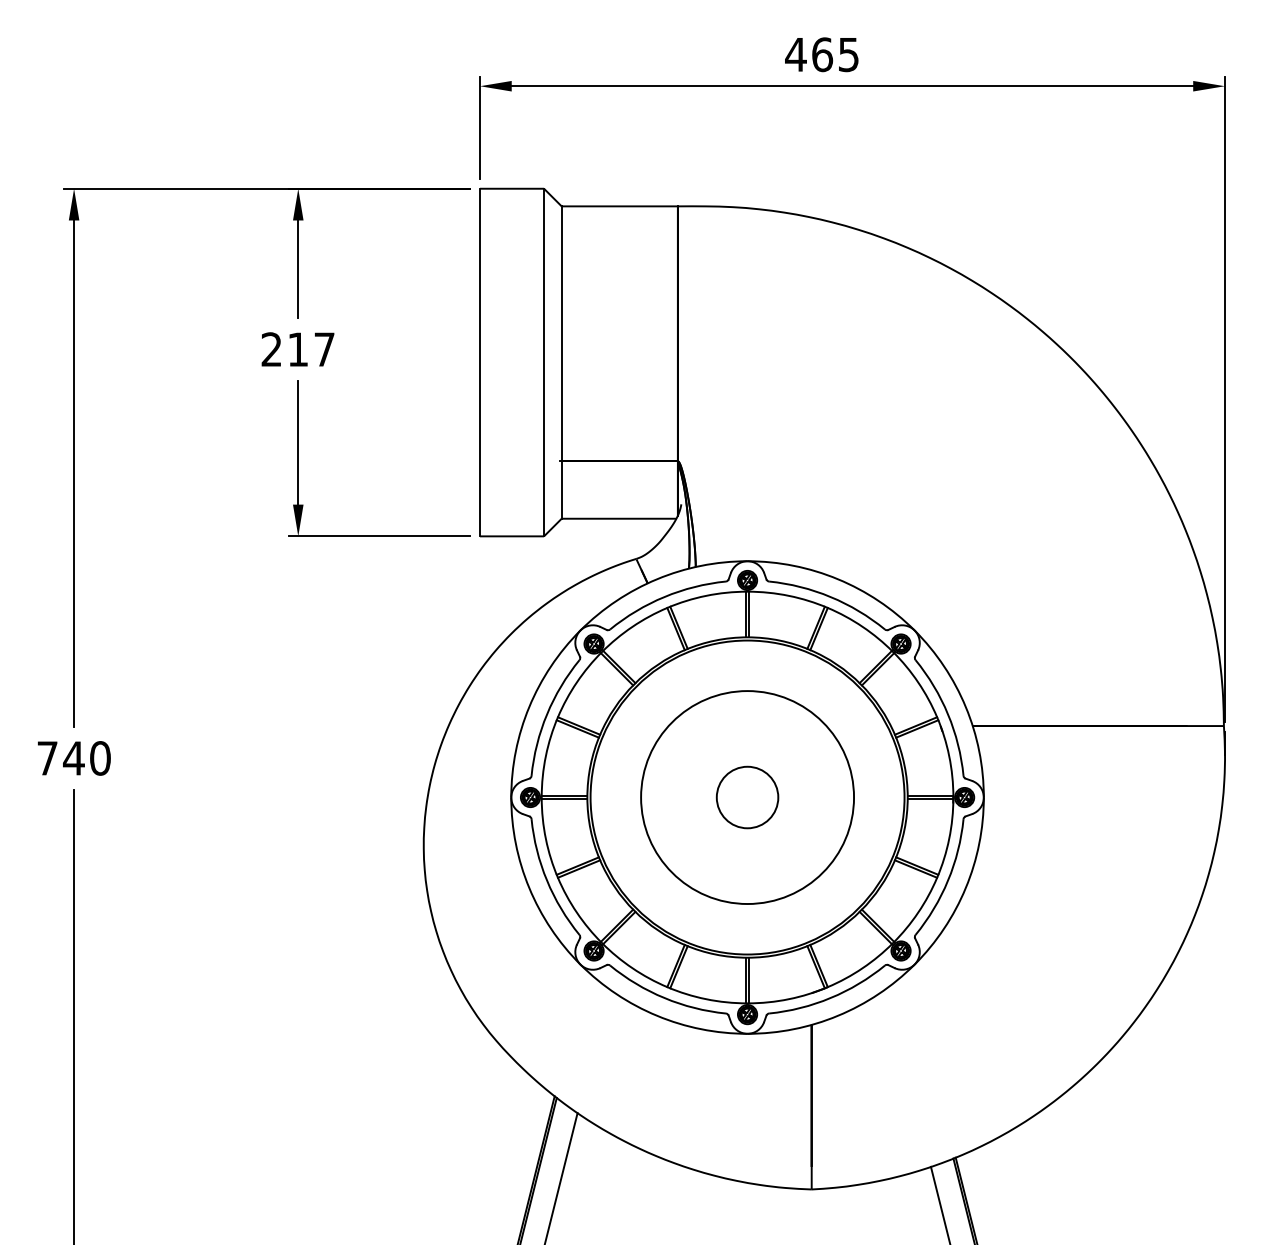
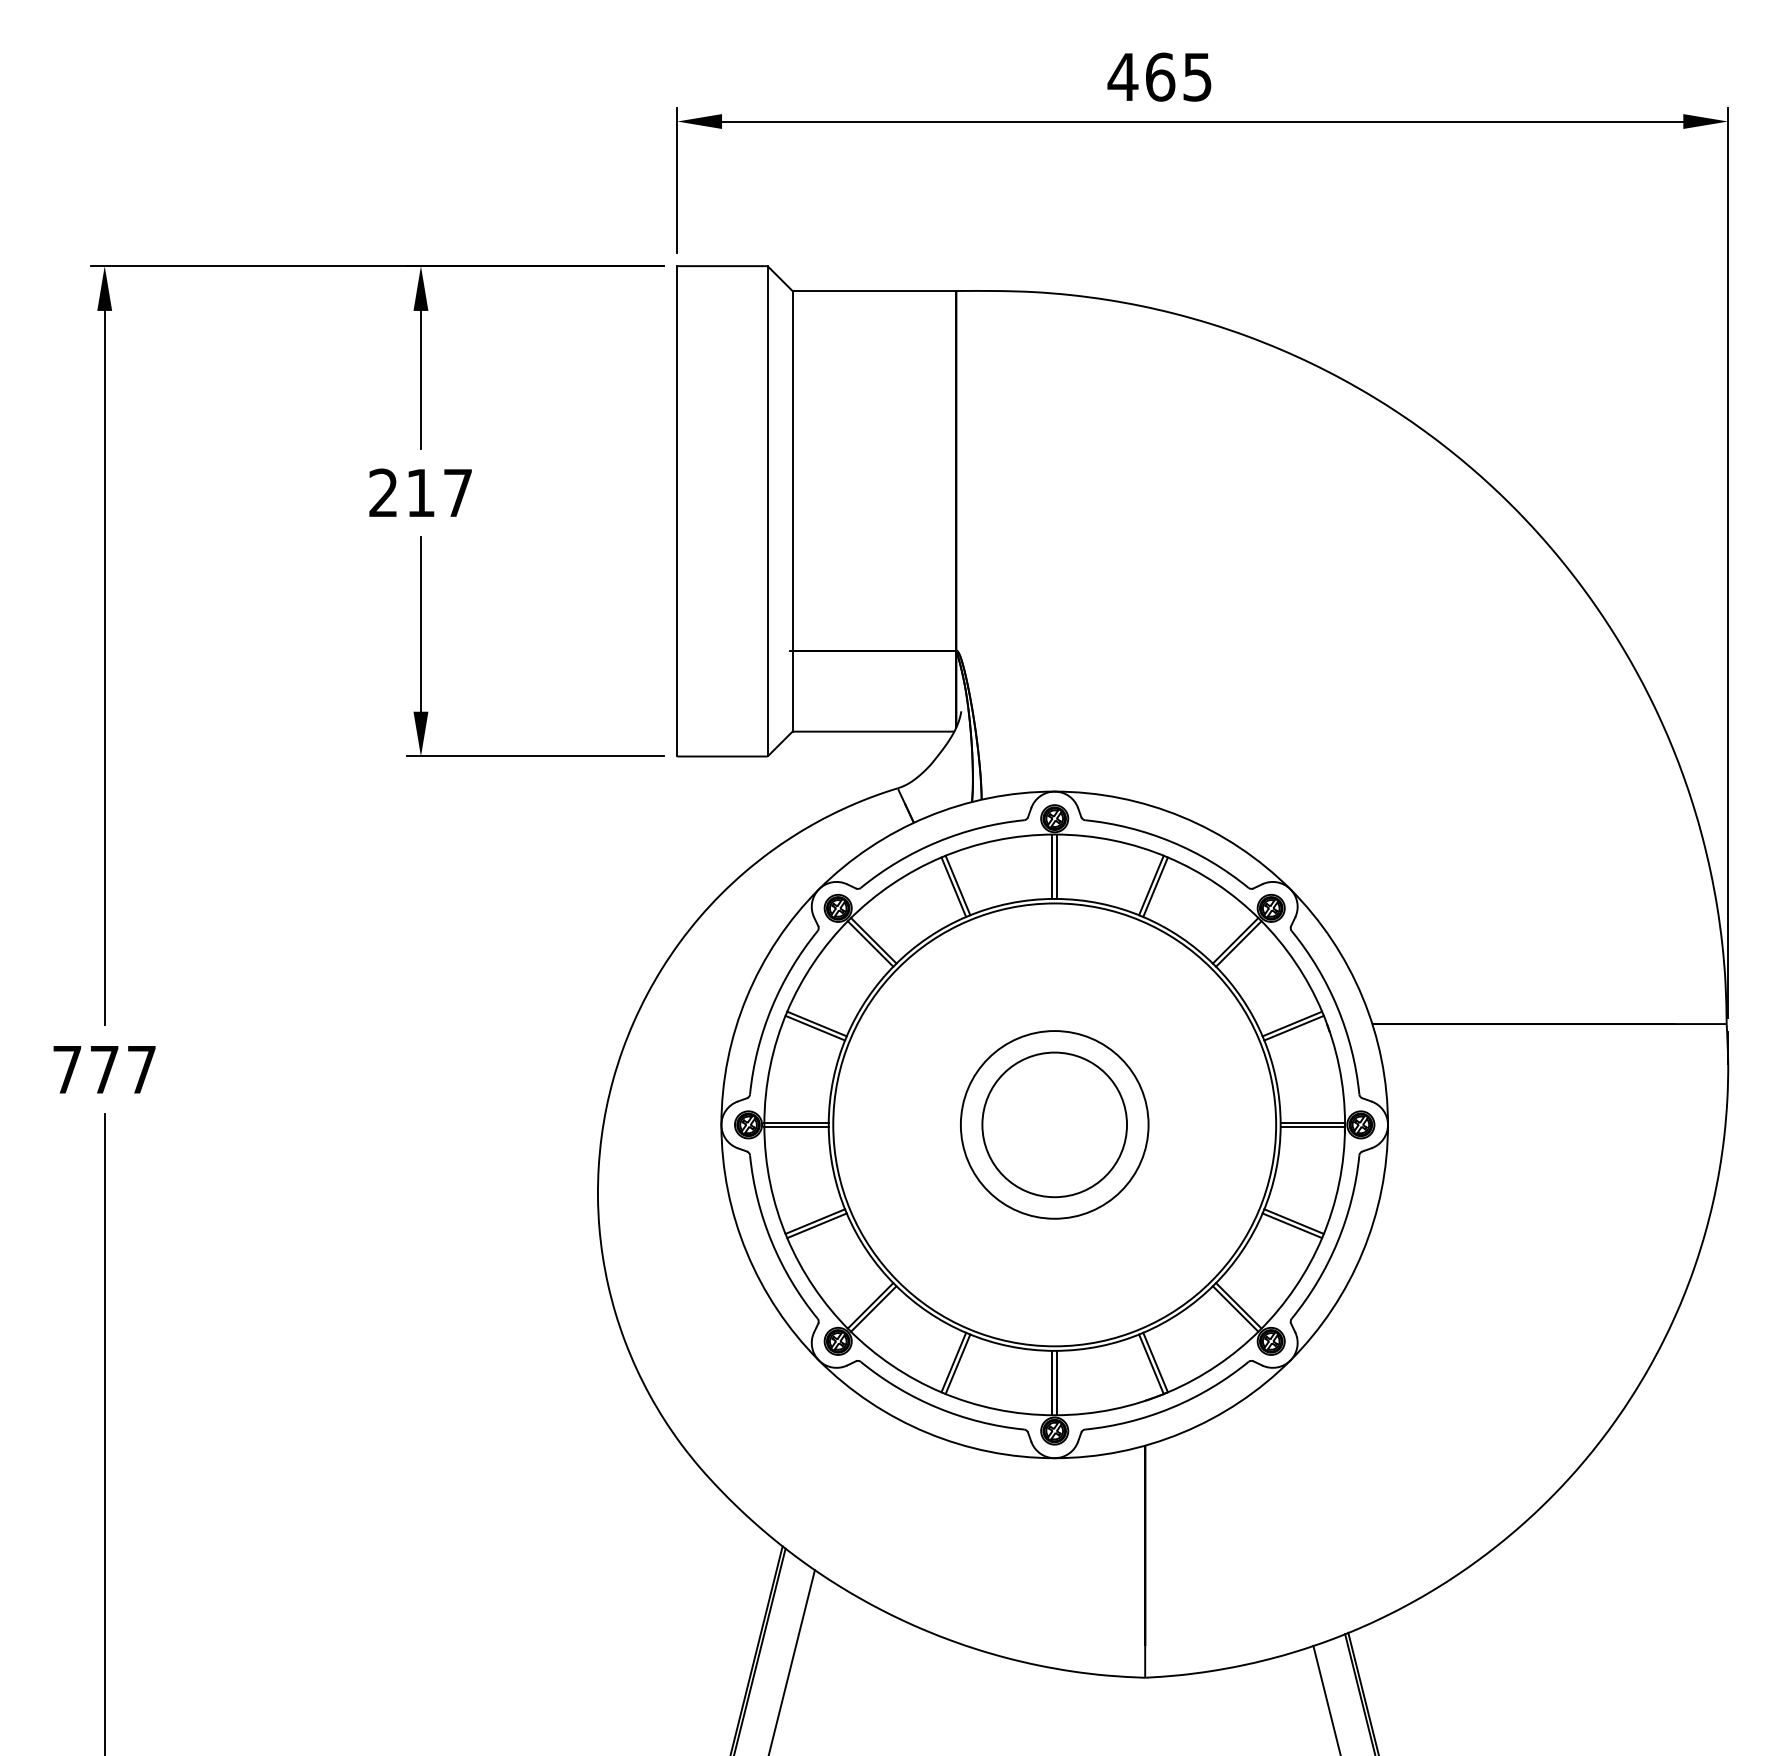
text: (86, 758) -> (122, 1069), 740 -> 777
circle: (747, 797) -> (1054, 1124), size x0.62
circle: (747, 797) -> (1054, 1124), size x1.67

